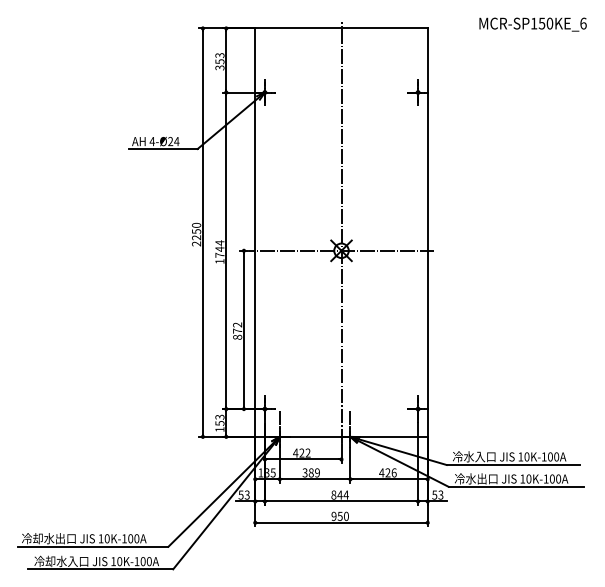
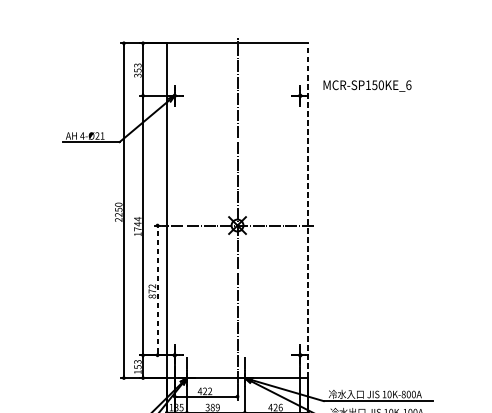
text: (532, 24) -> (367, 85), moved
text: (176, 141) -> (102, 135), 4-Ø24 -> 4-Ø21
line: (427, 232) -> (308, 210), solid -> dashed
line: (243, 329) -> (157, 290), solid -> dashed
text: (543, 456) -> (403, 394), 10K-100A -> 10K-800A

